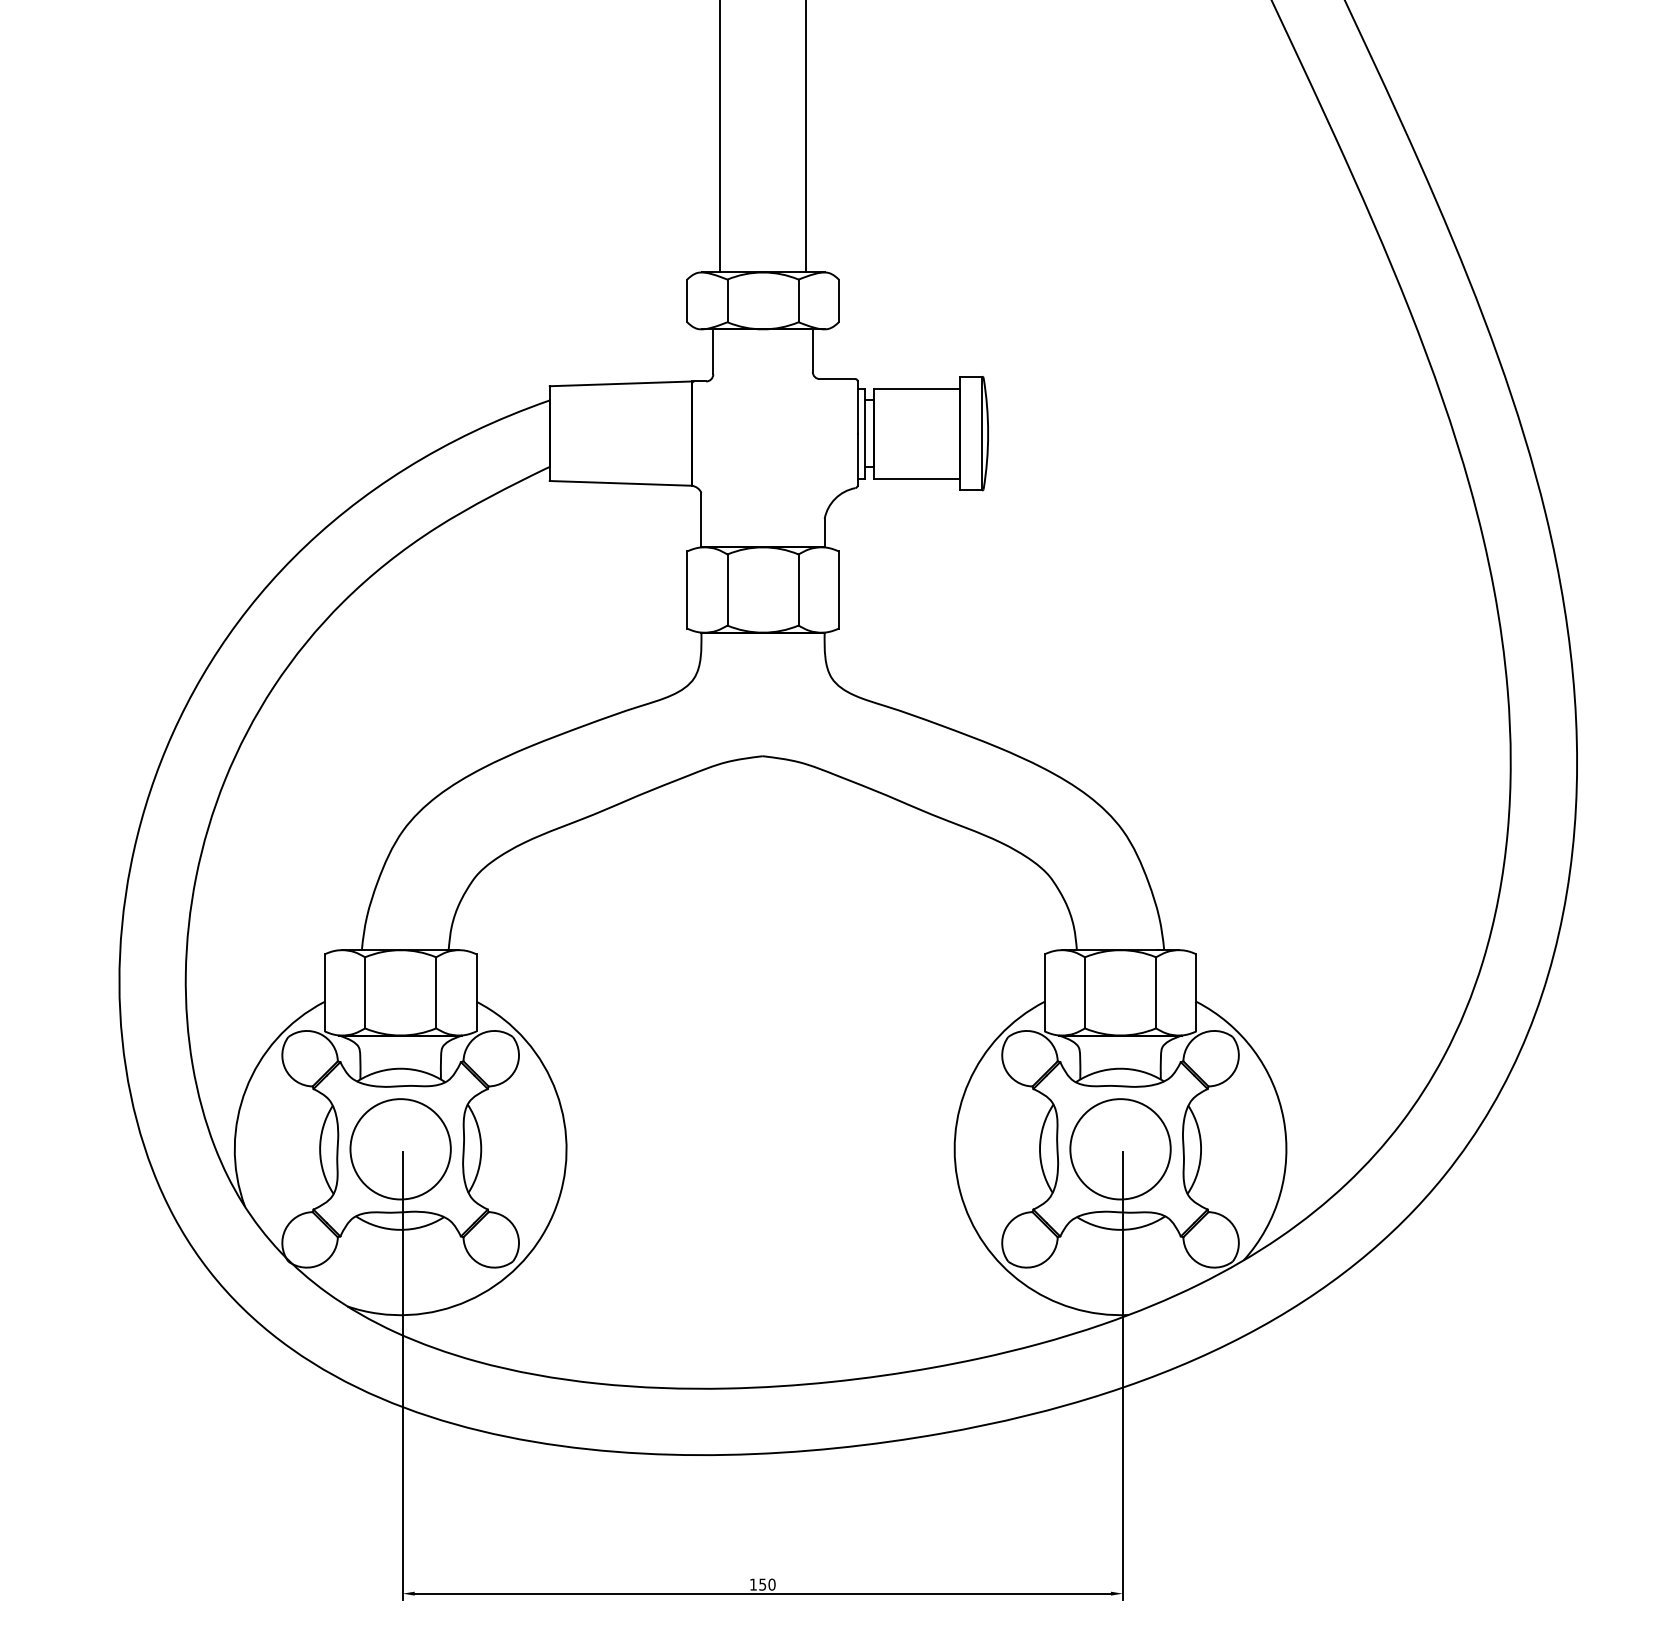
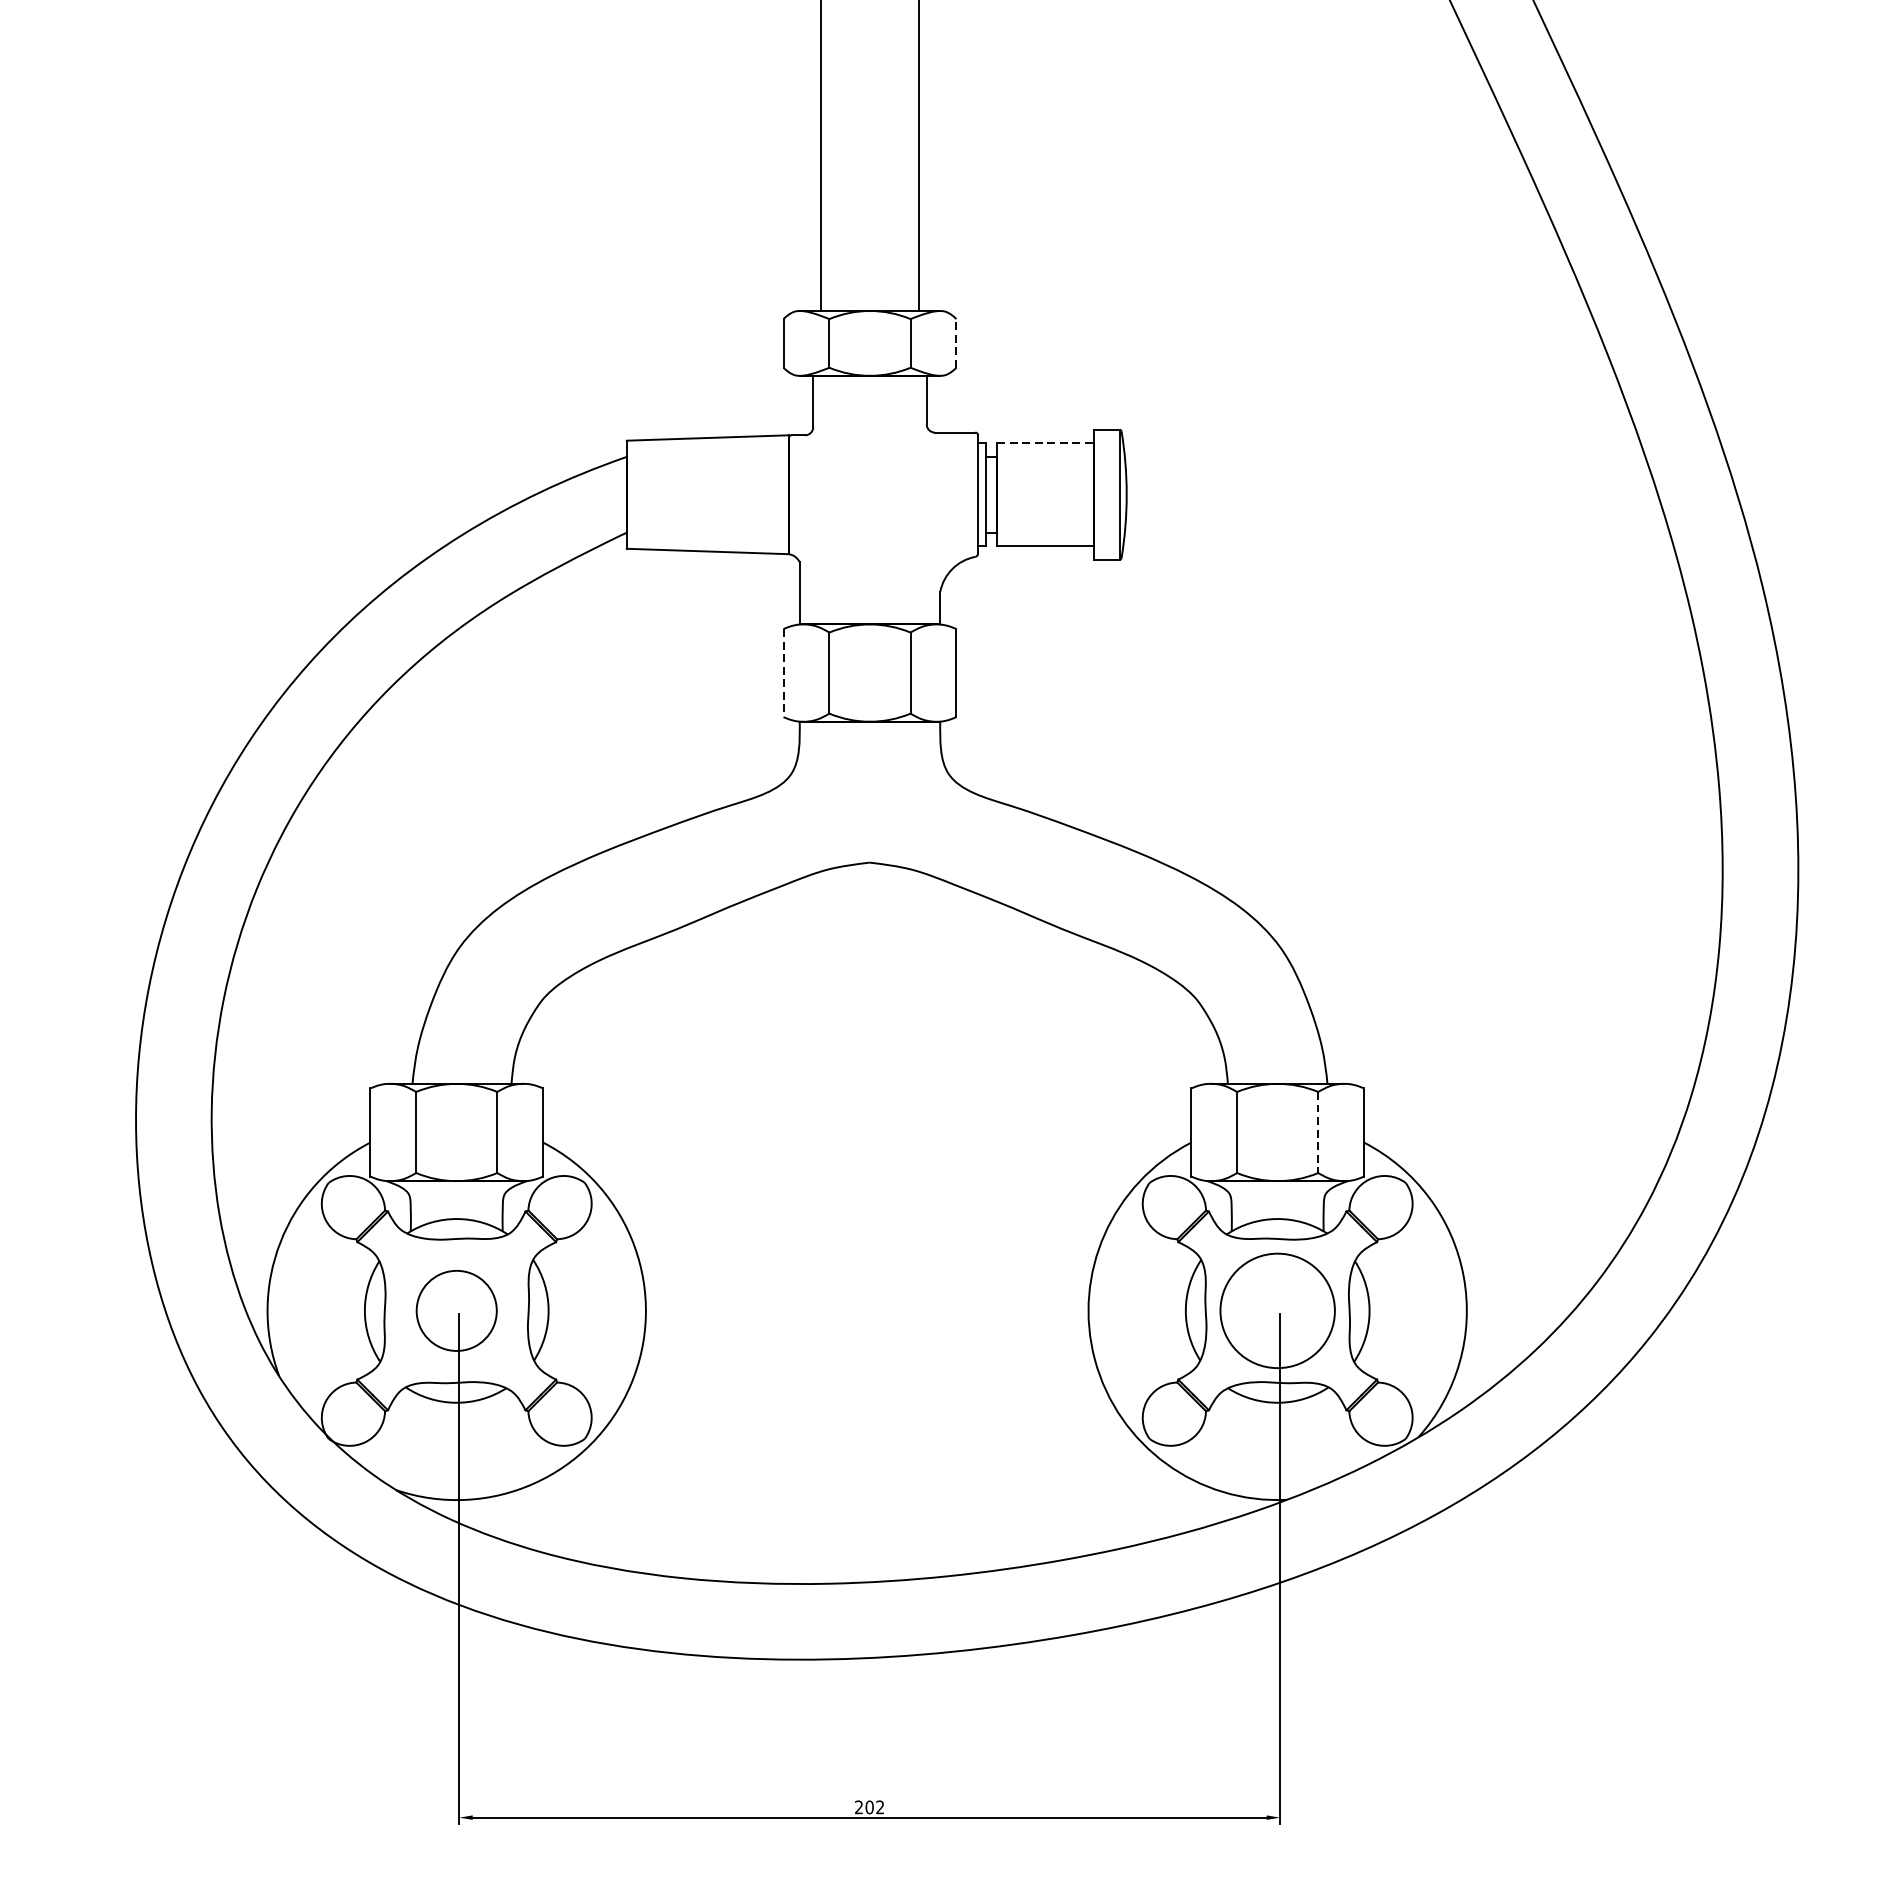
line: (838, 300) -> (956, 342), solid -> dashed
line: (917, 388) -> (1046, 443), solid -> dashed
line: (687, 590) -> (783, 673), solid -> dashed
line: (1156, 992) -> (1318, 1132), solid -> dashed
circle: (400, 1149) -> (456, 1311), size x0.7
text: (762, 1584) -> (869, 1807), 150 -> 202

